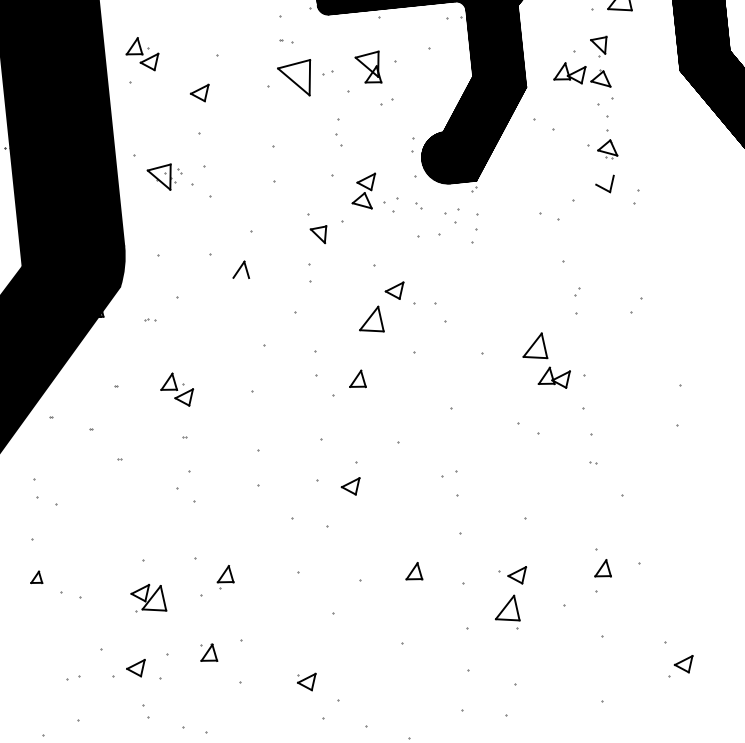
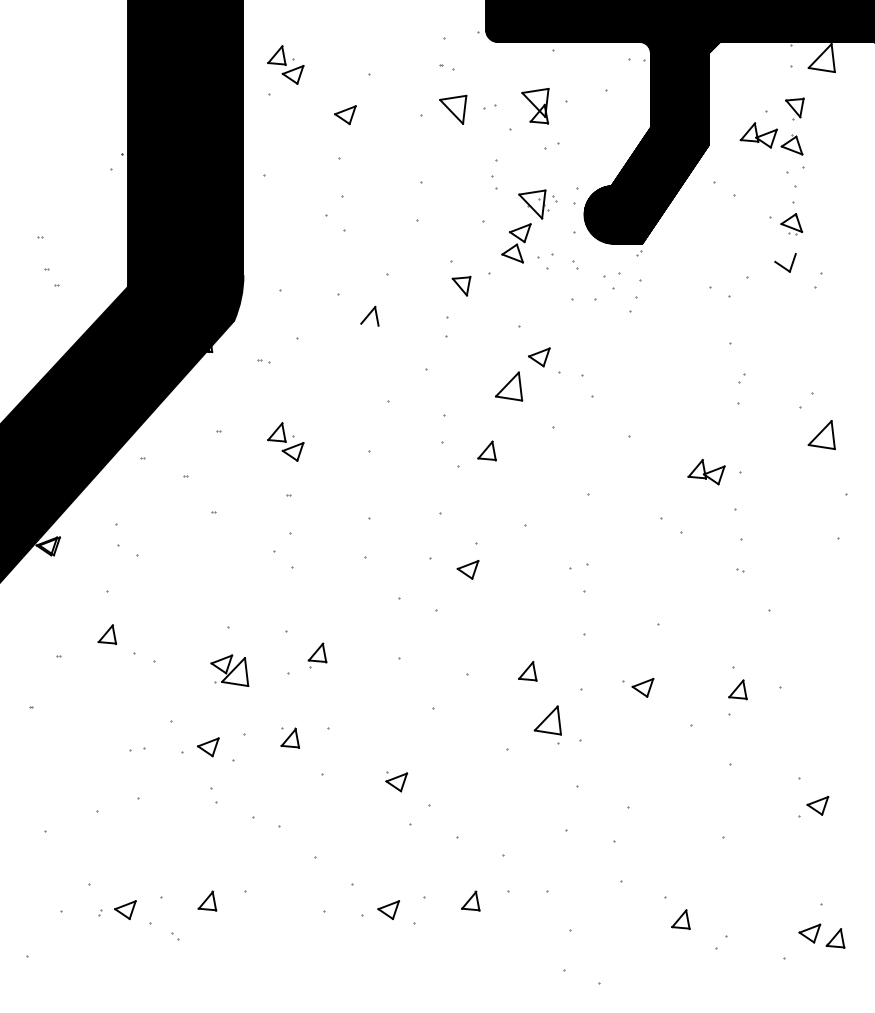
part: (295, 78) -> (453, 109), size x0.71
part: (164, 177) -> (537, 204), moved
part: (533, 346) -> (821, 434), moved
part: (36, 577) -> (107, 634), size x1.43
part: (506, 612) -> (547, 724), moved

